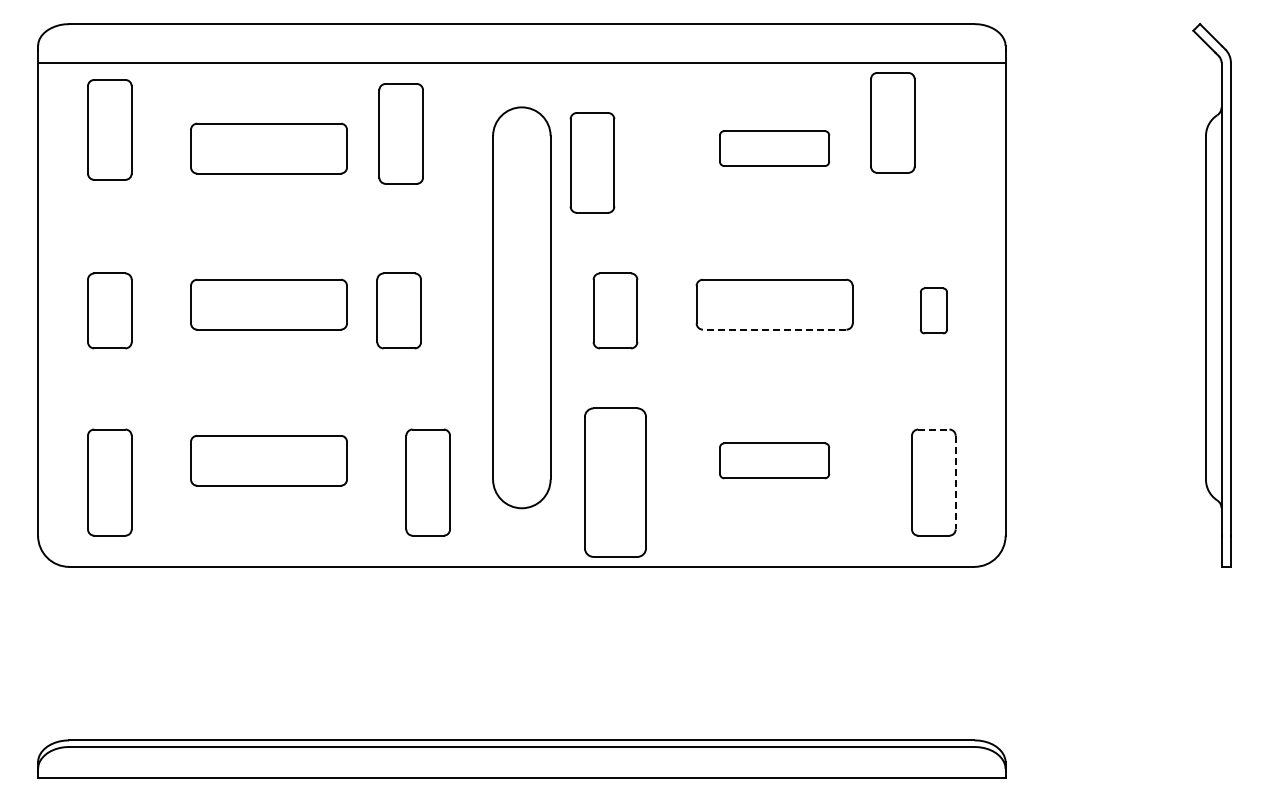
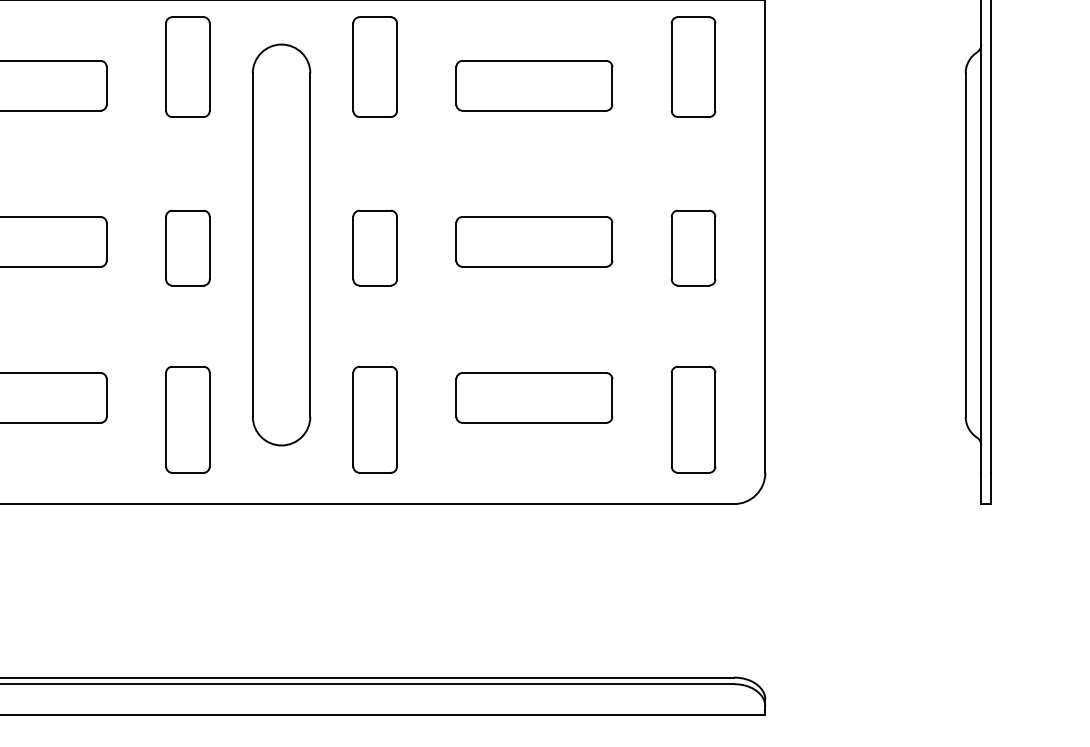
part: (892, 122) -> (693, 66), moved
part: (400, 133) -> (187, 66), moved
part: (774, 148) -> (534, 85), size x1.43
part: (592, 162) -> (375, 66), moved
part: (398, 310) -> (187, 247), moved
part: (933, 310) -> (693, 247), size x1.67
line: (774, 329) -> (534, 266), dashed -> solid
line: (933, 429) -> (693, 366), dashed -> solid
part: (774, 460) -> (534, 397), size x1.43
part: (615, 482) -> (375, 419), size x0.71
line: (955, 482) -> (715, 419), dashed -> solid

